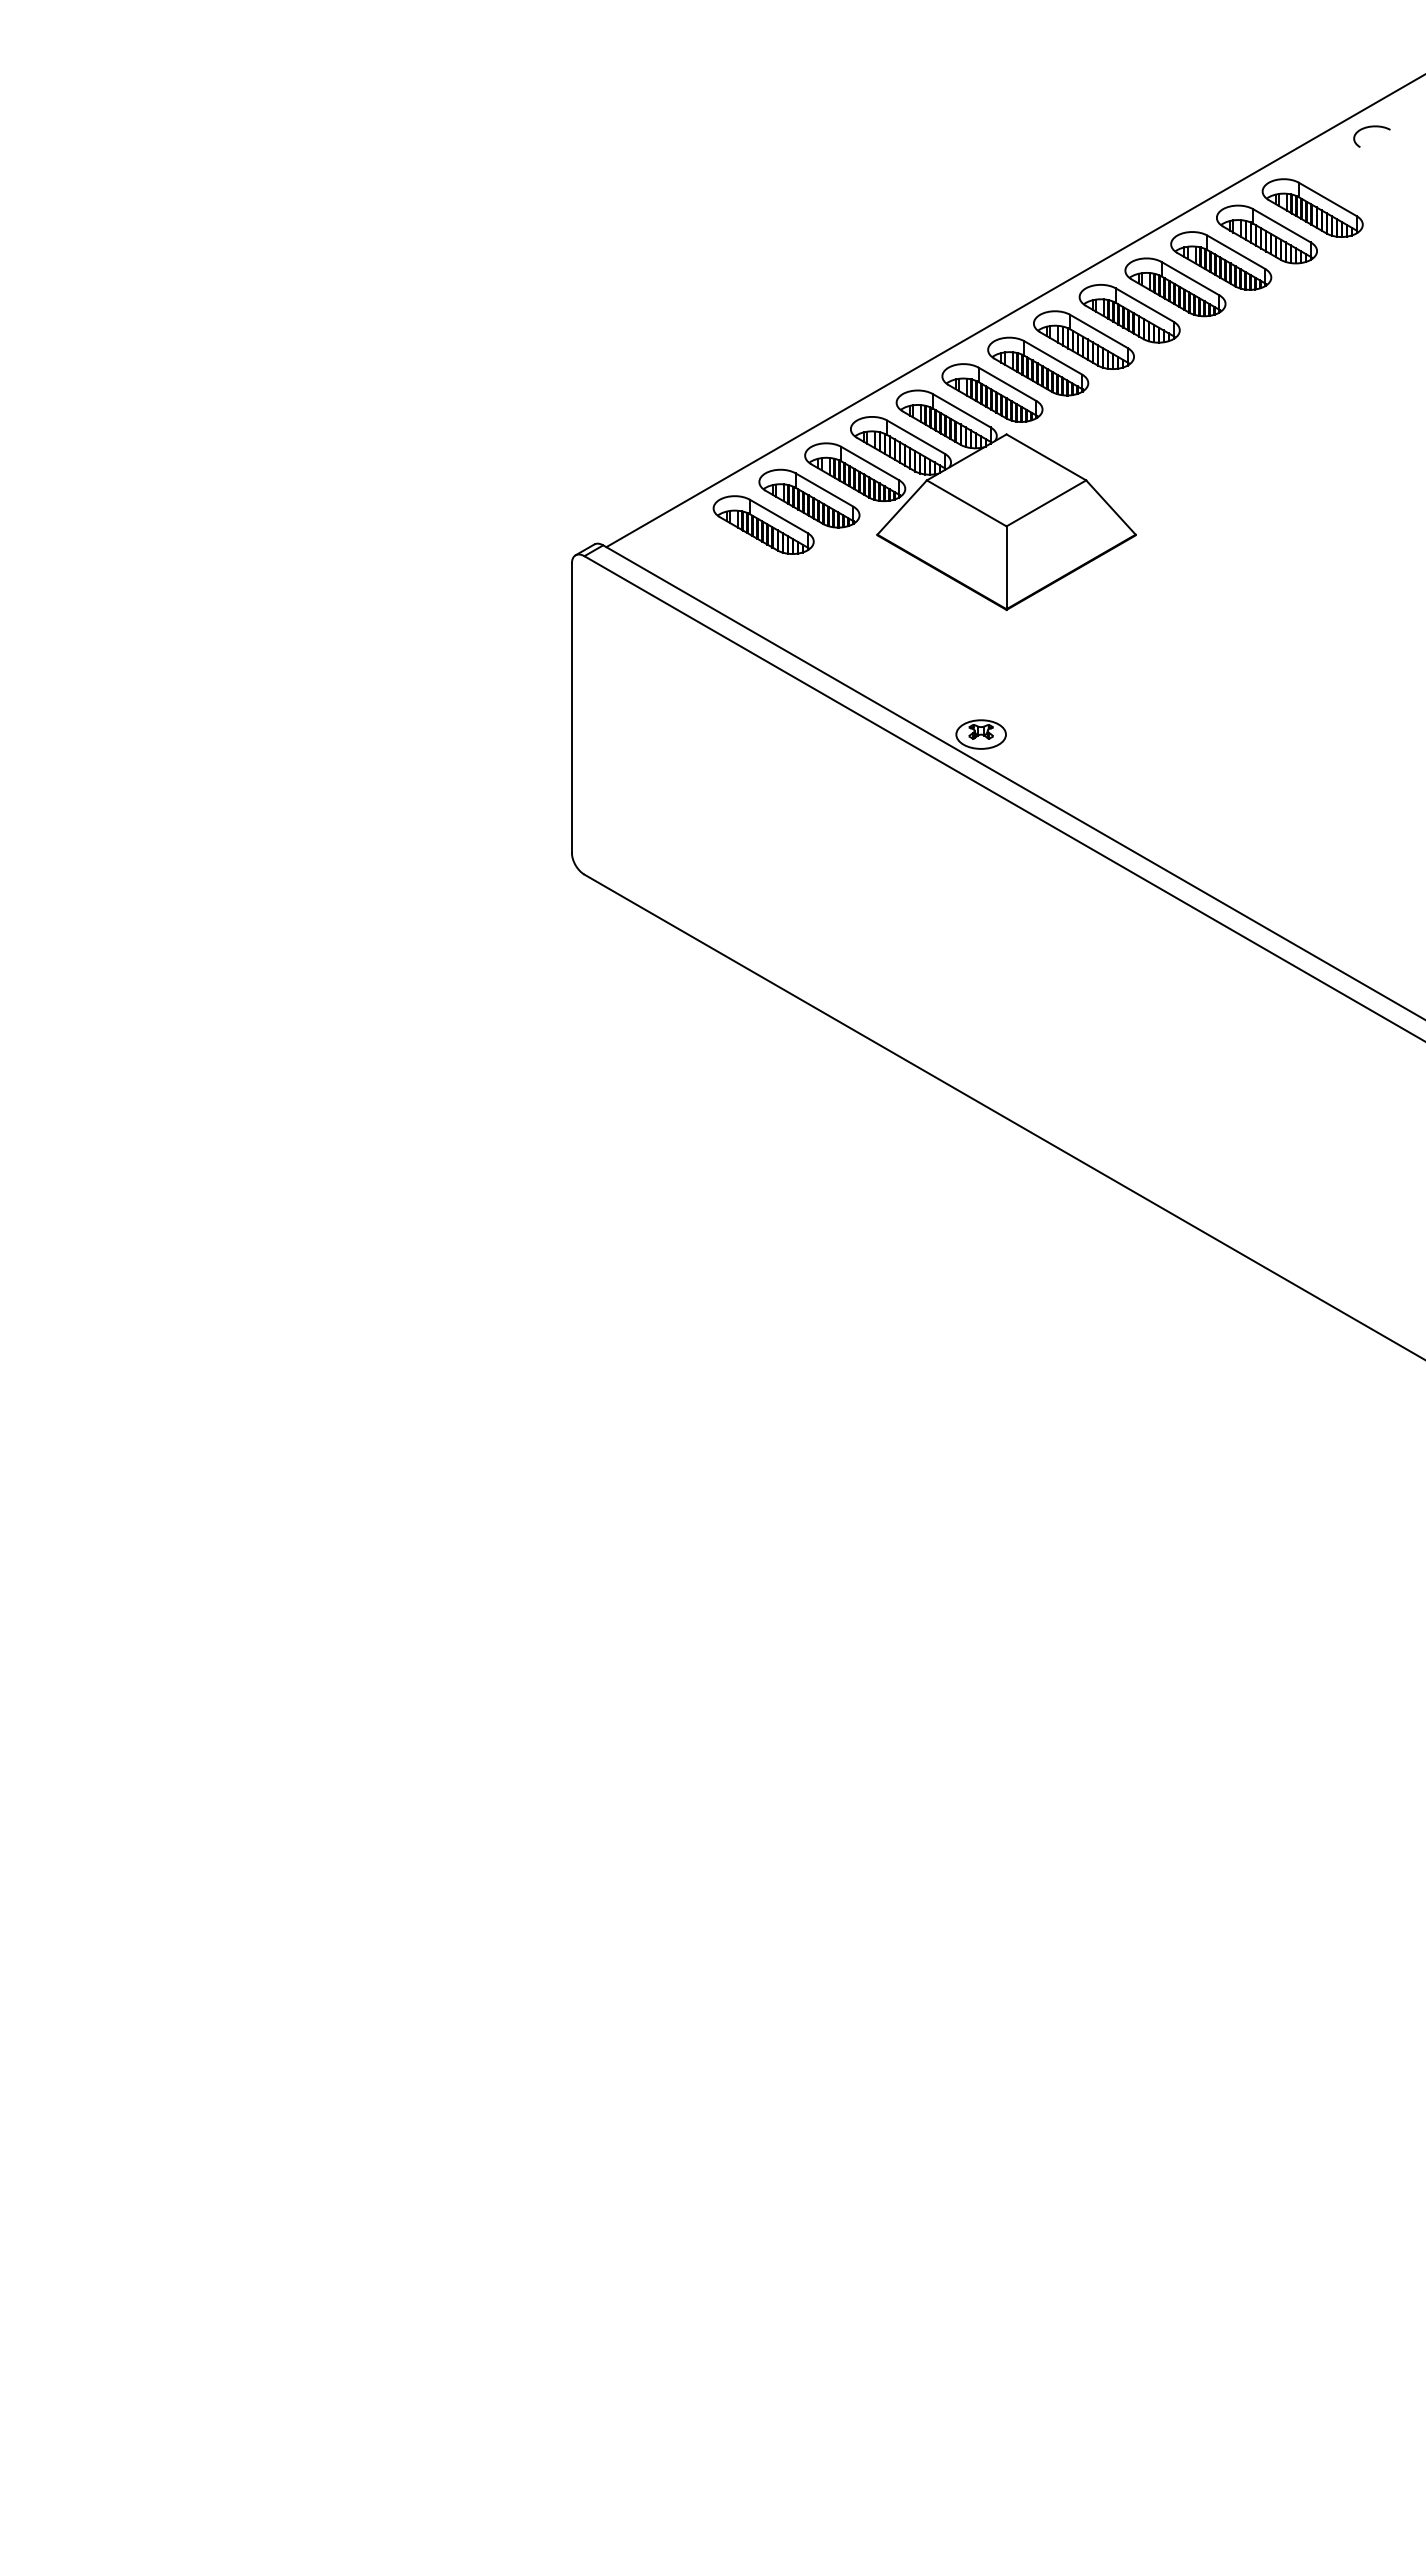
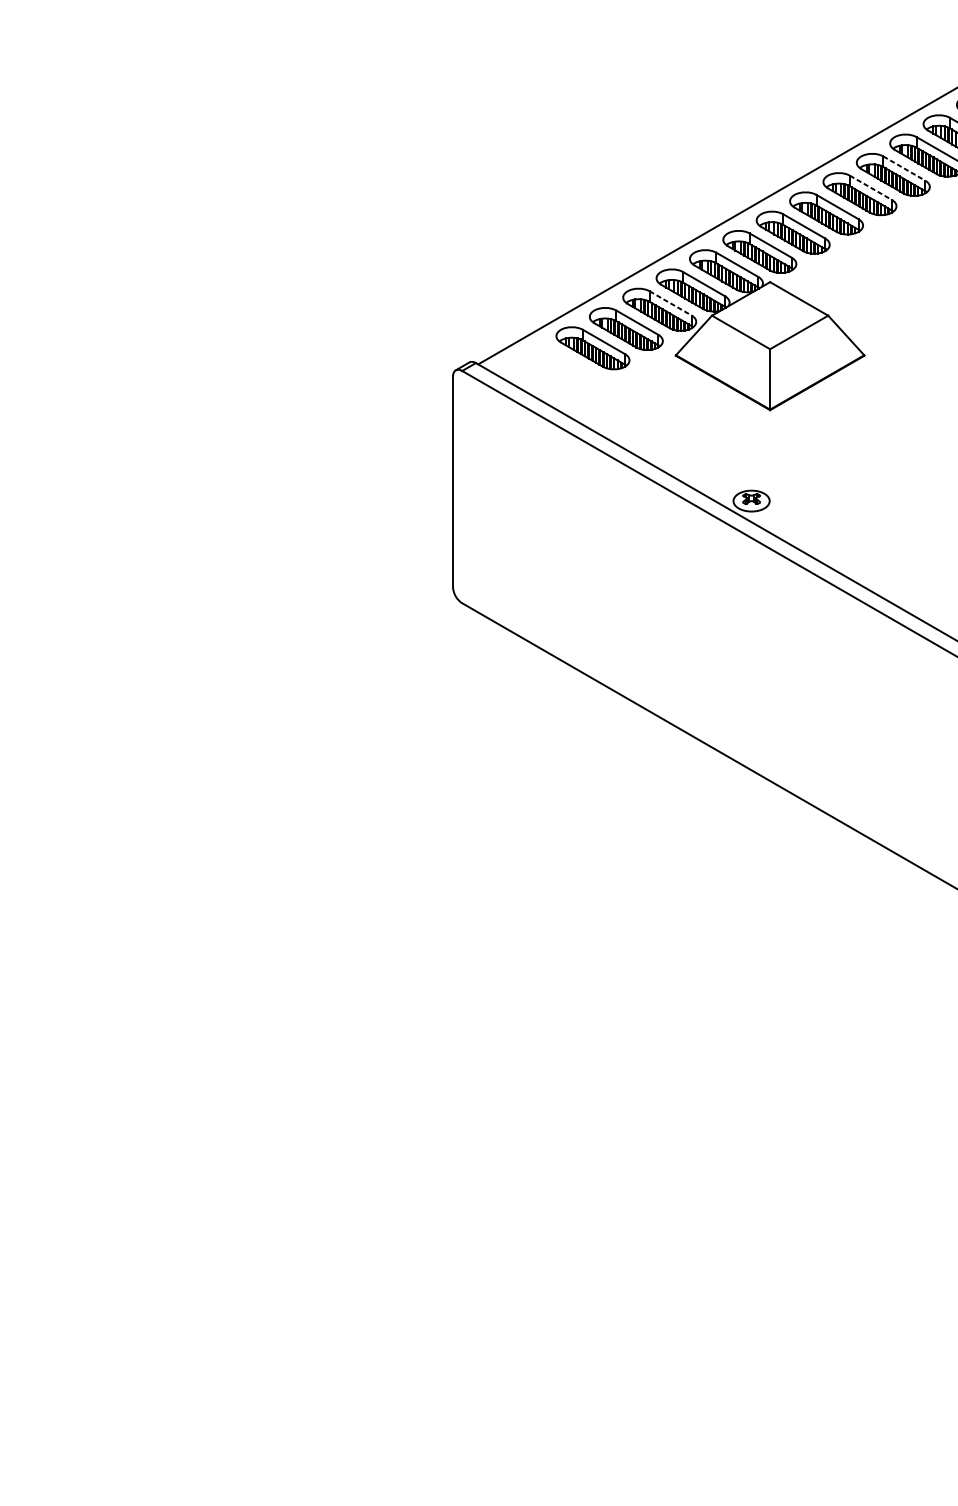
line: (1190, 278) -> (904, 168), solid -> dashed
line: (1145, 305) -> (871, 188), solid -> dashed
line: (870, 463) -> (670, 303), solid -> dashed

